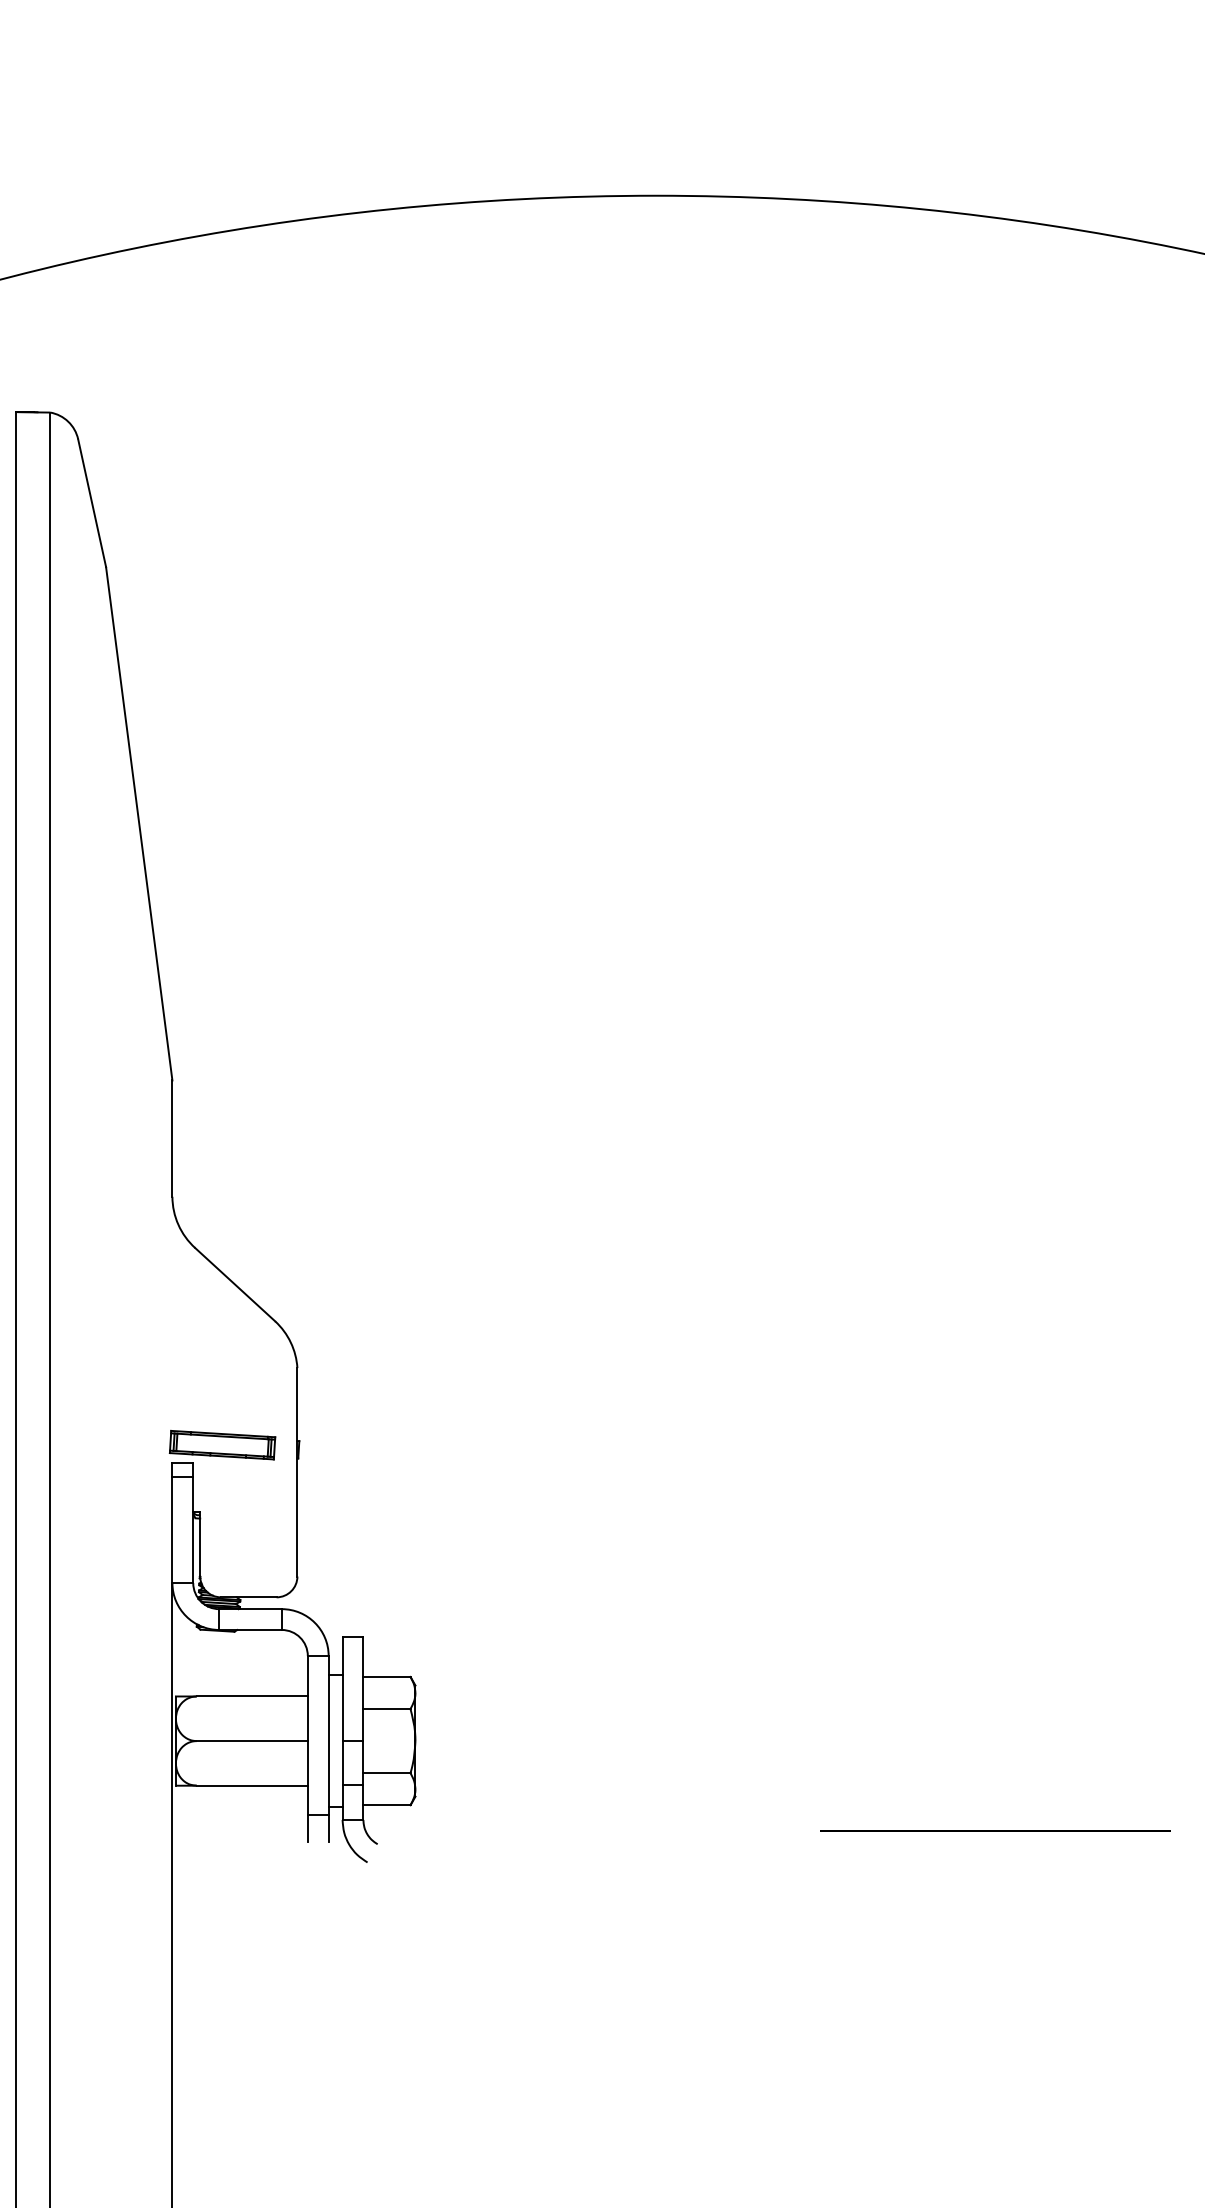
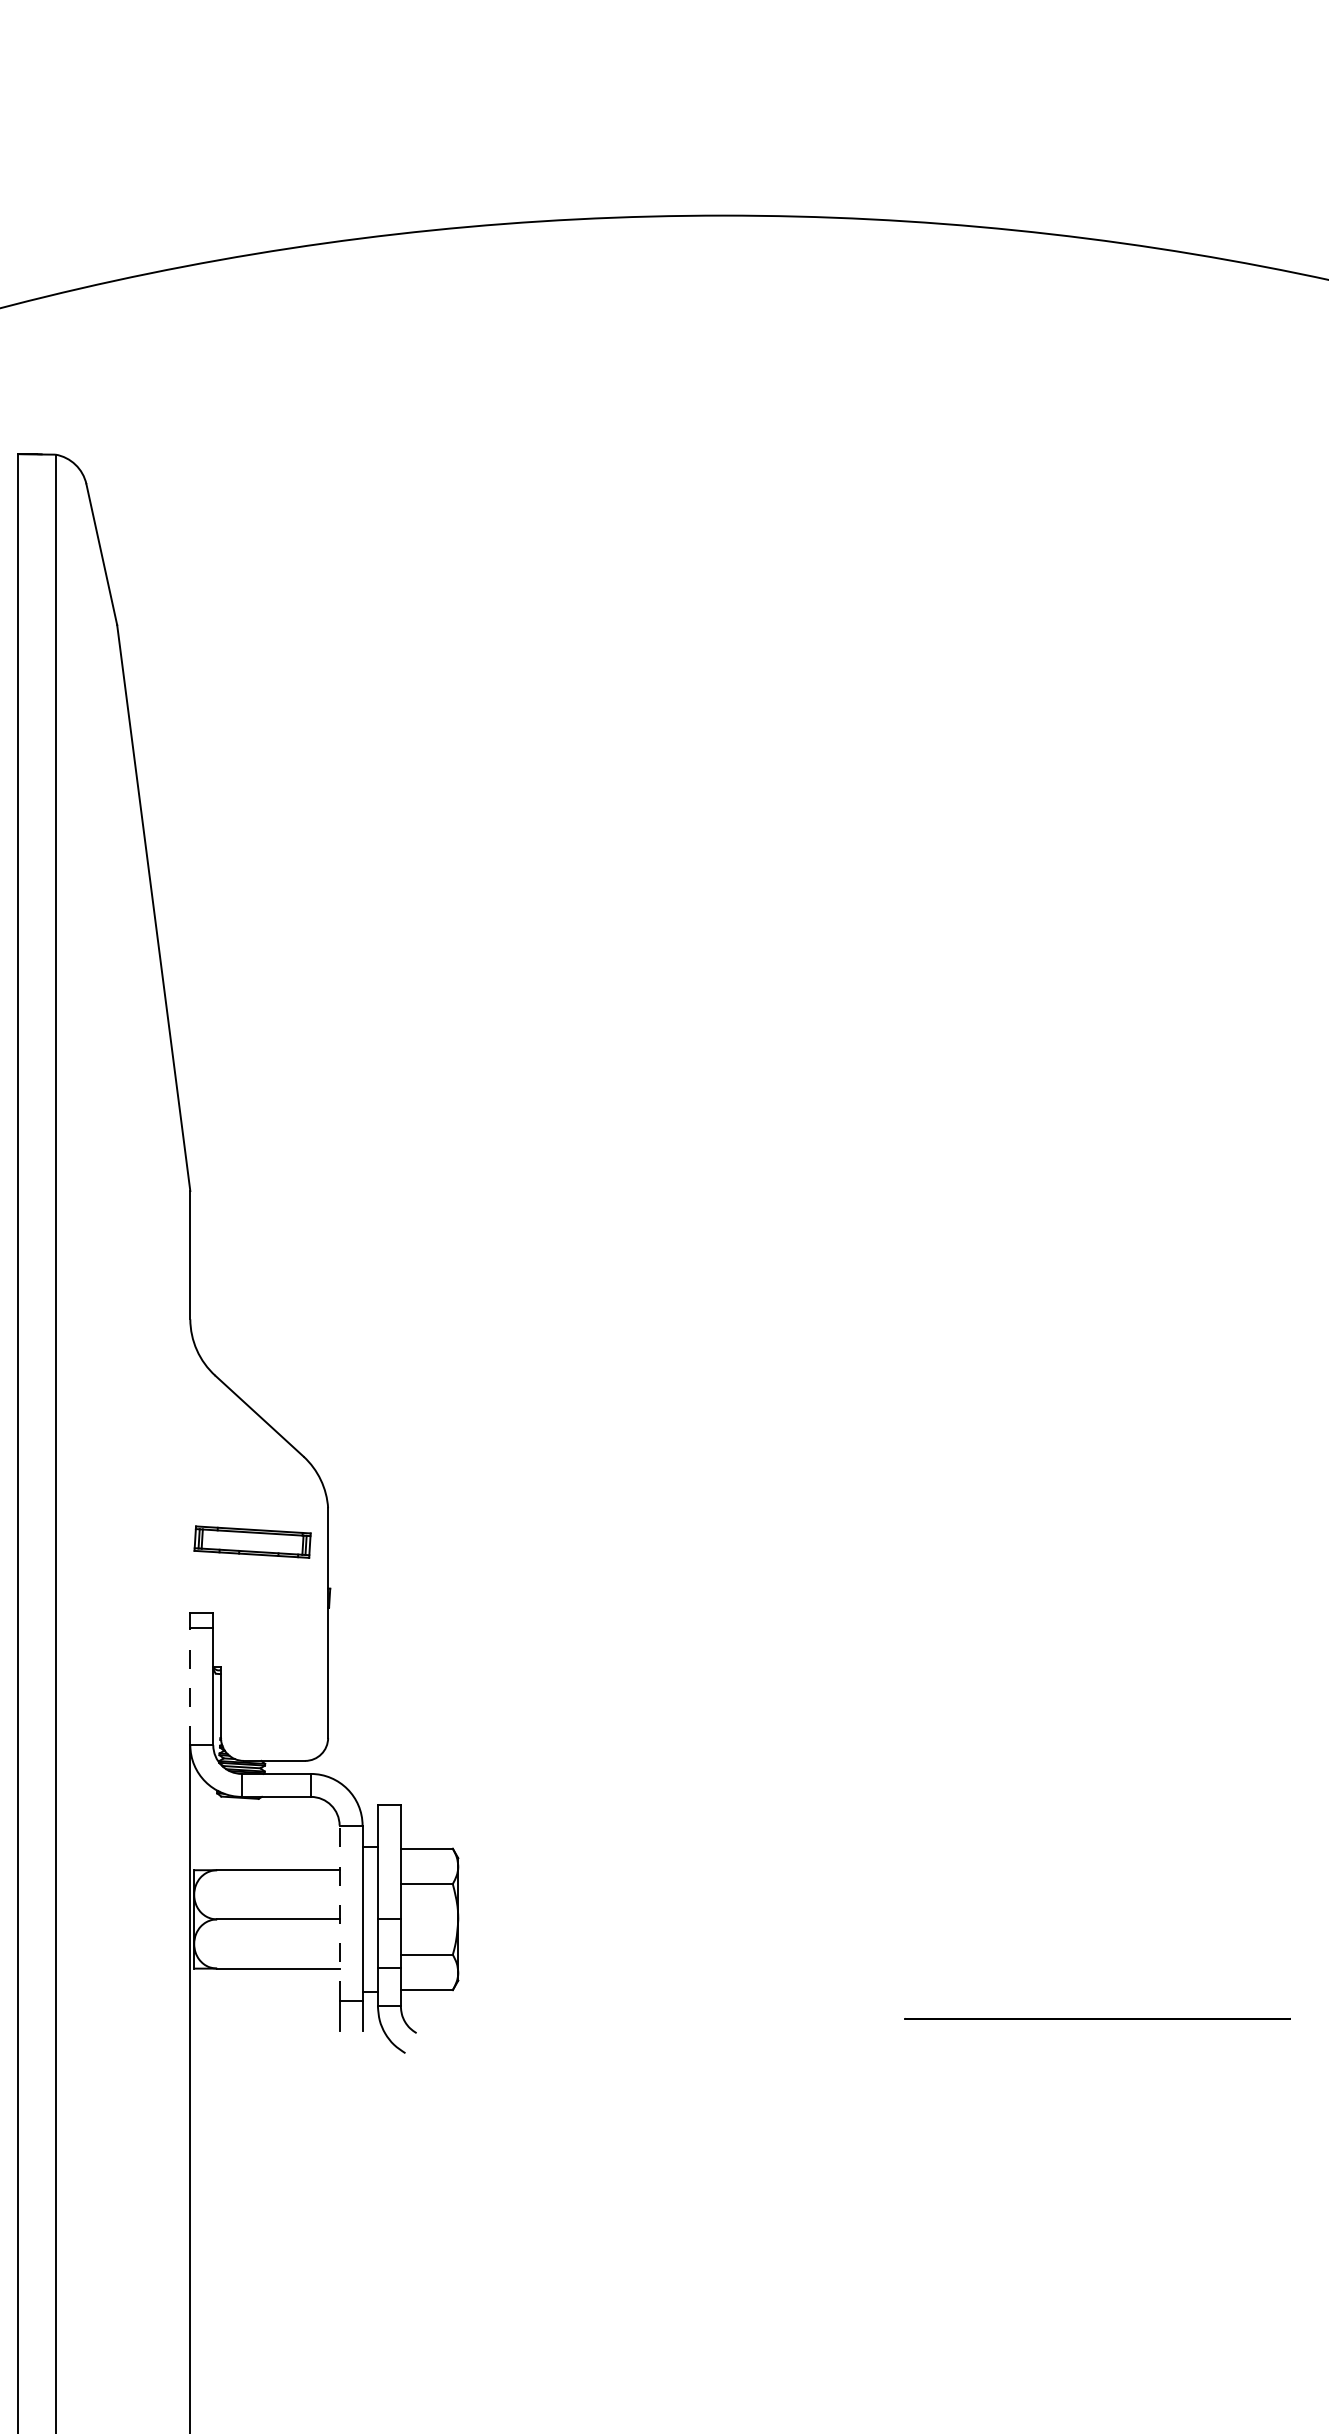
part: (222, 1444) -> (252, 1541), moved
line: (172, 1529) -> (190, 1686), solid -> dashed
line: (307, 1734) -> (339, 1912), solid -> dashed

